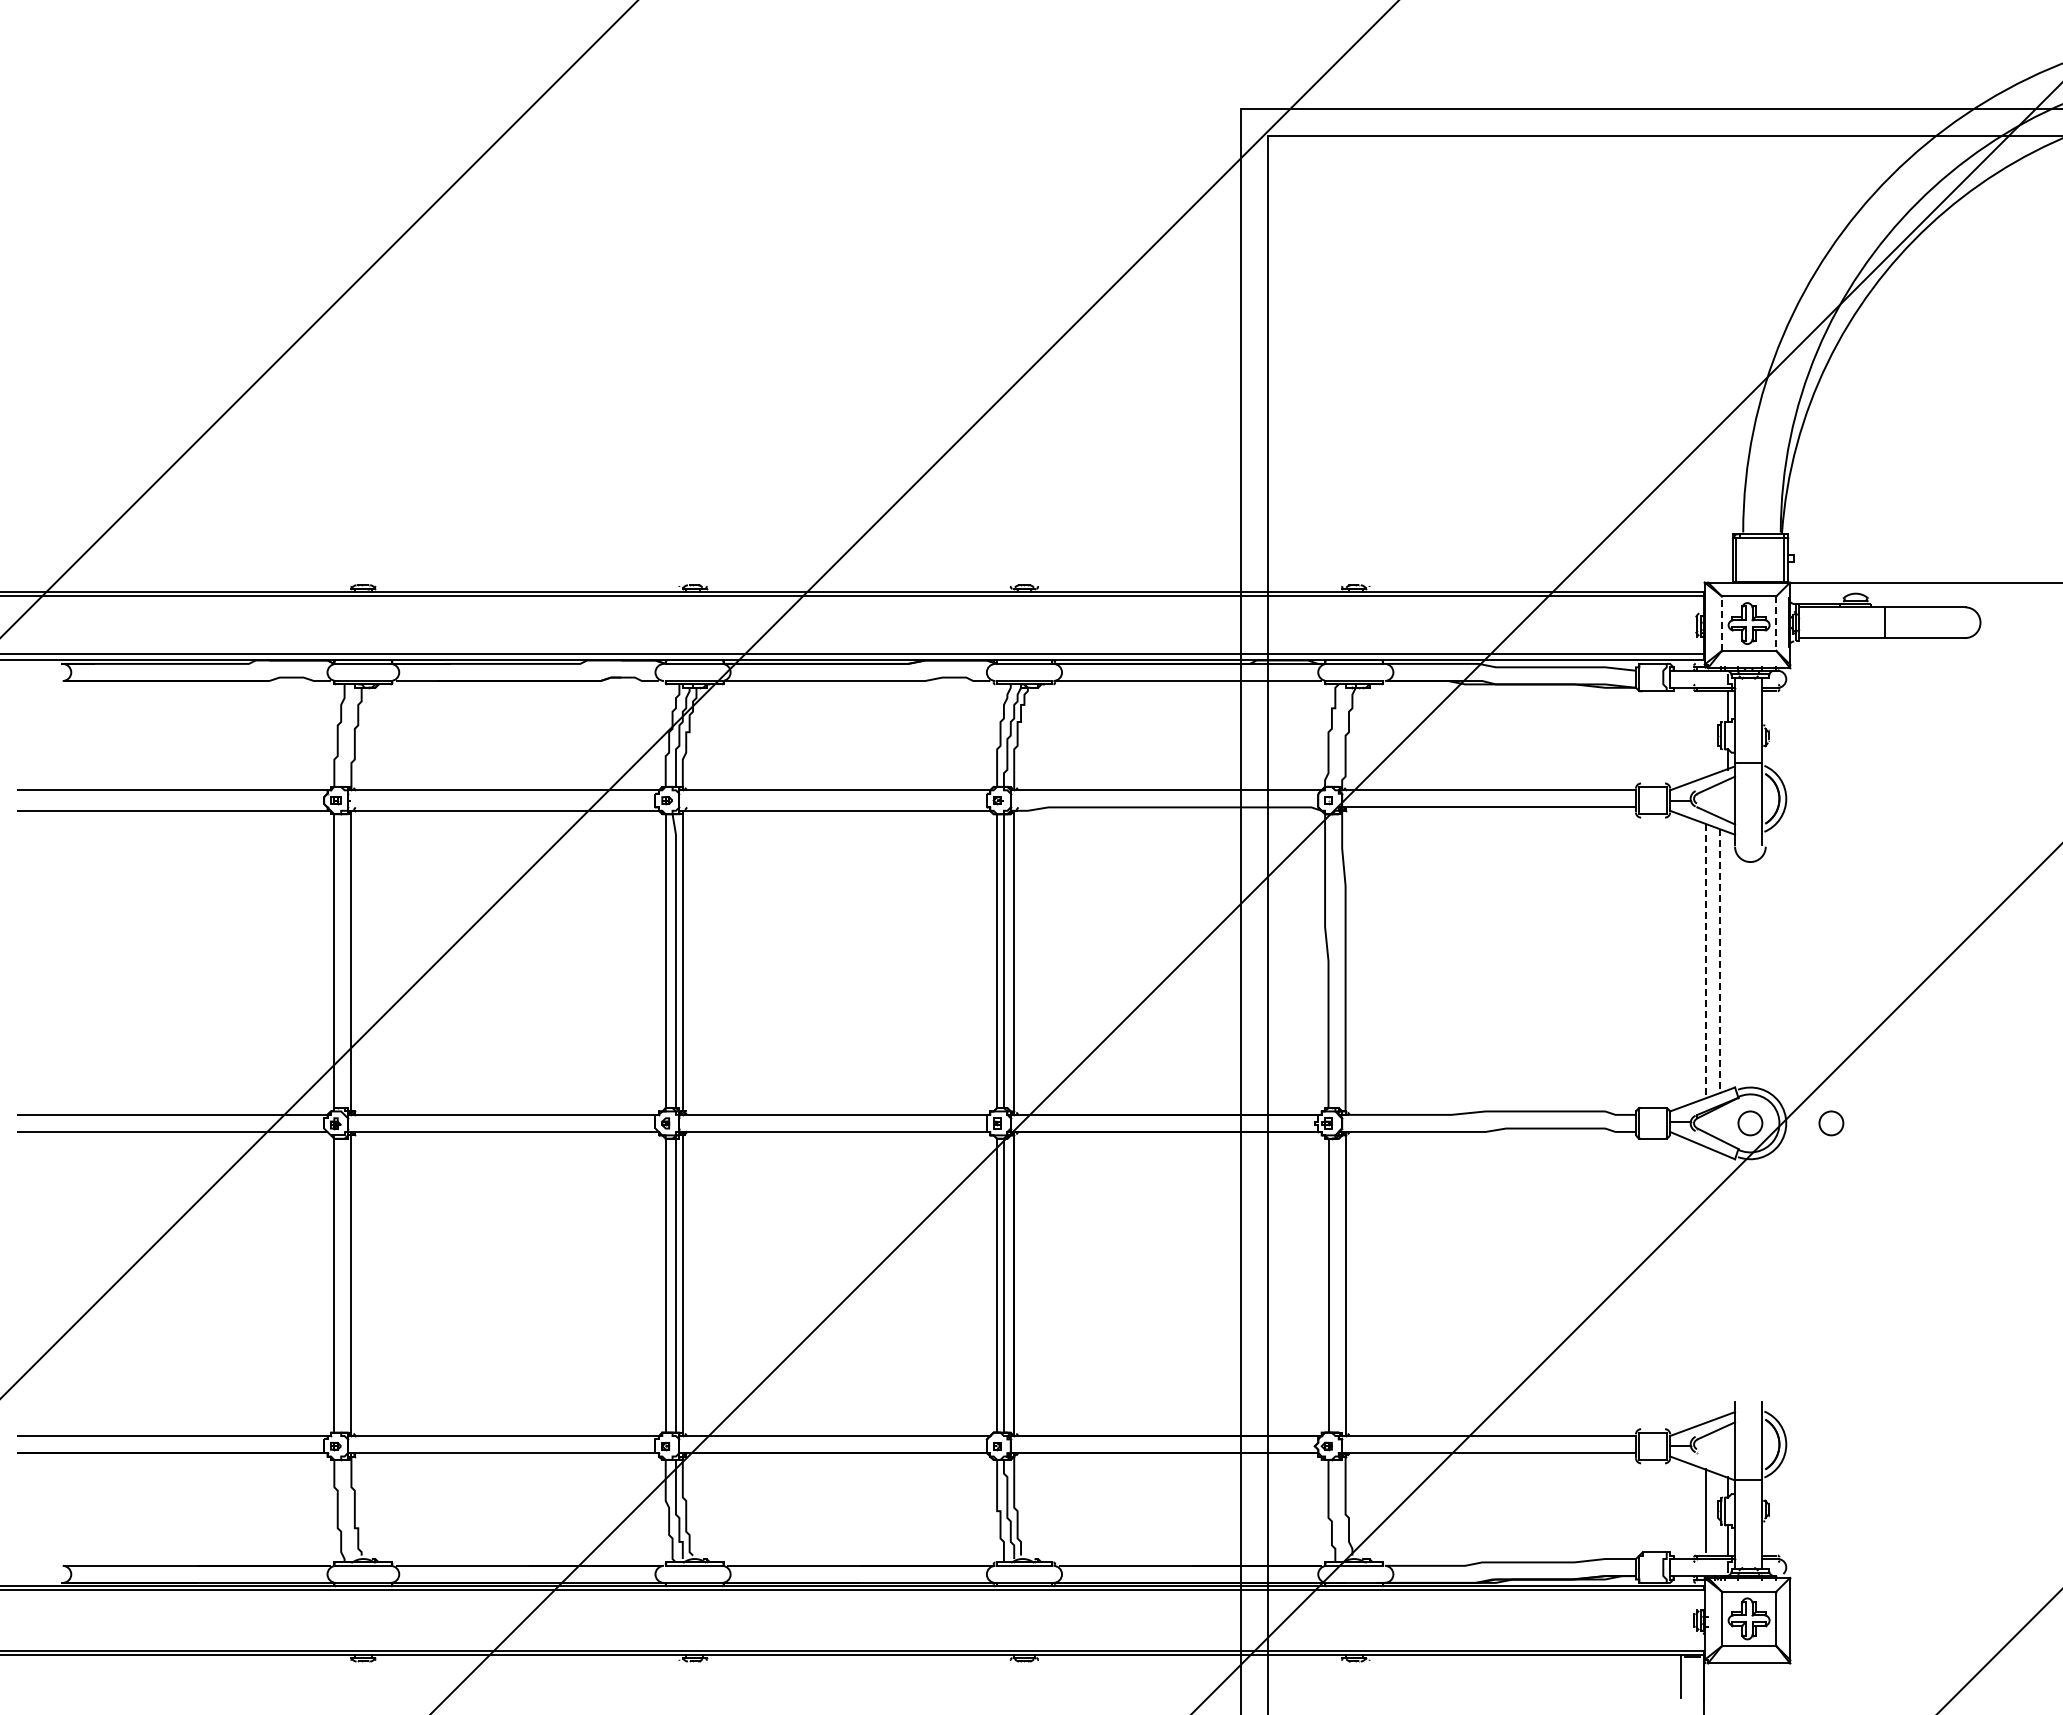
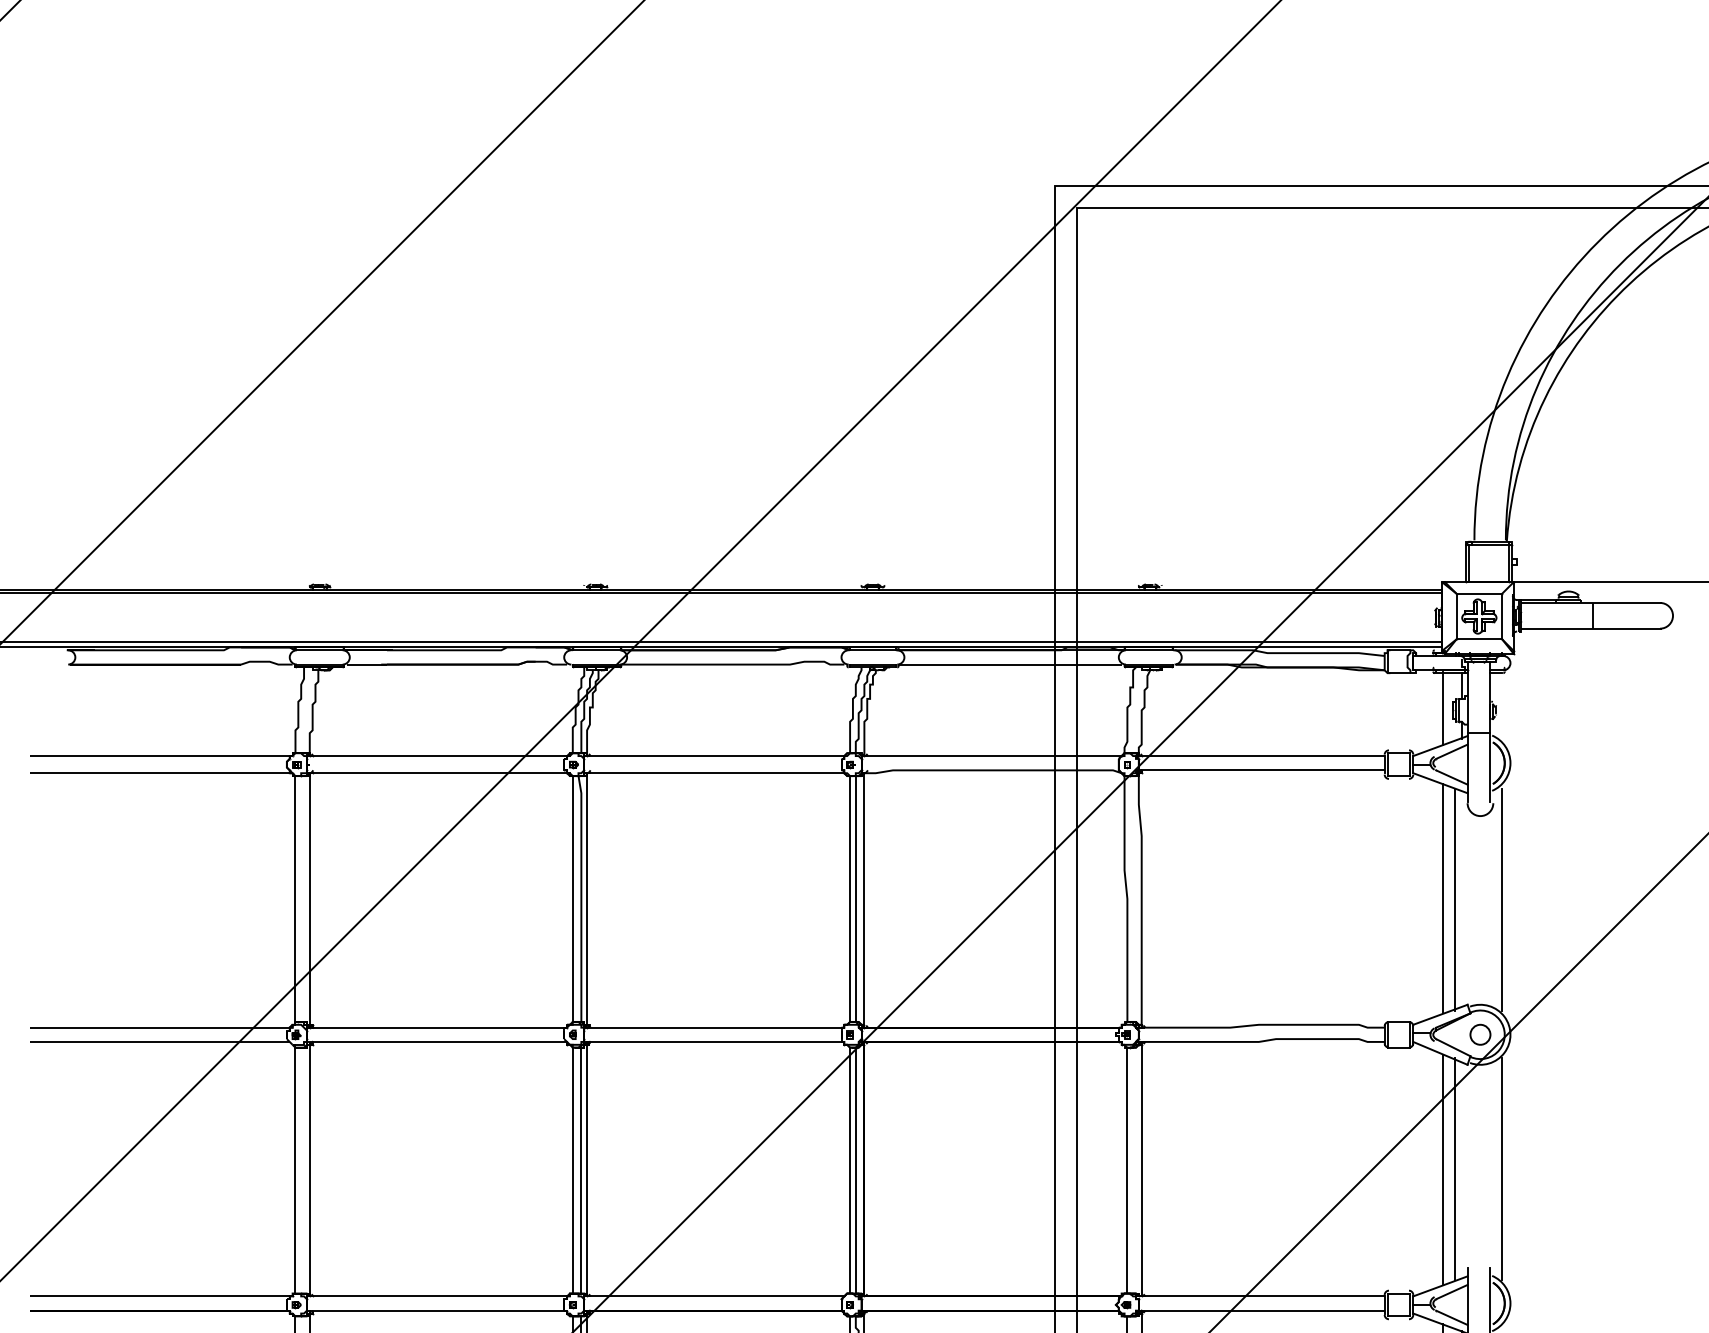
line: (1721, 623) -> (1456, 616), dashed -> solid
line: (1776, 624) -> (1502, 617), dashed -> solid
line: (1706, 733) -> (1443, 708), added
line: (1706, 960) -> (1443, 898), dashed -> solid
line: (1719, 961) -> (1454, 899), dashed -> solid
line: (1775, 961) -> (1501, 899), added
part: (1831, 1123) -> (1548, 1034), removed
line: (1706, 1283) -> (1443, 1168), added
line: (1719, 1283) -> (1454, 1168), added
line: (1775, 1283) -> (1501, 1168), added
line: (1716, 1461) -> (1452, 1317), added

